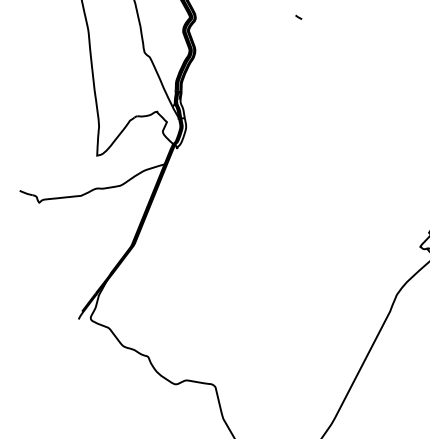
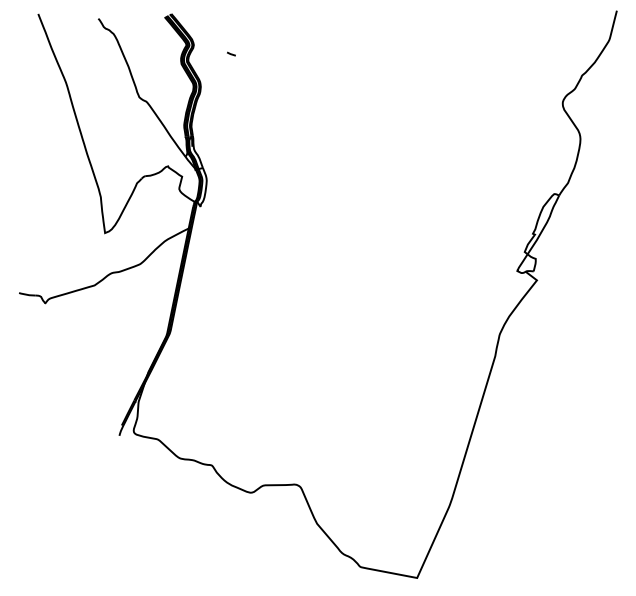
line: (298, 16) -> (231, 53), moved

